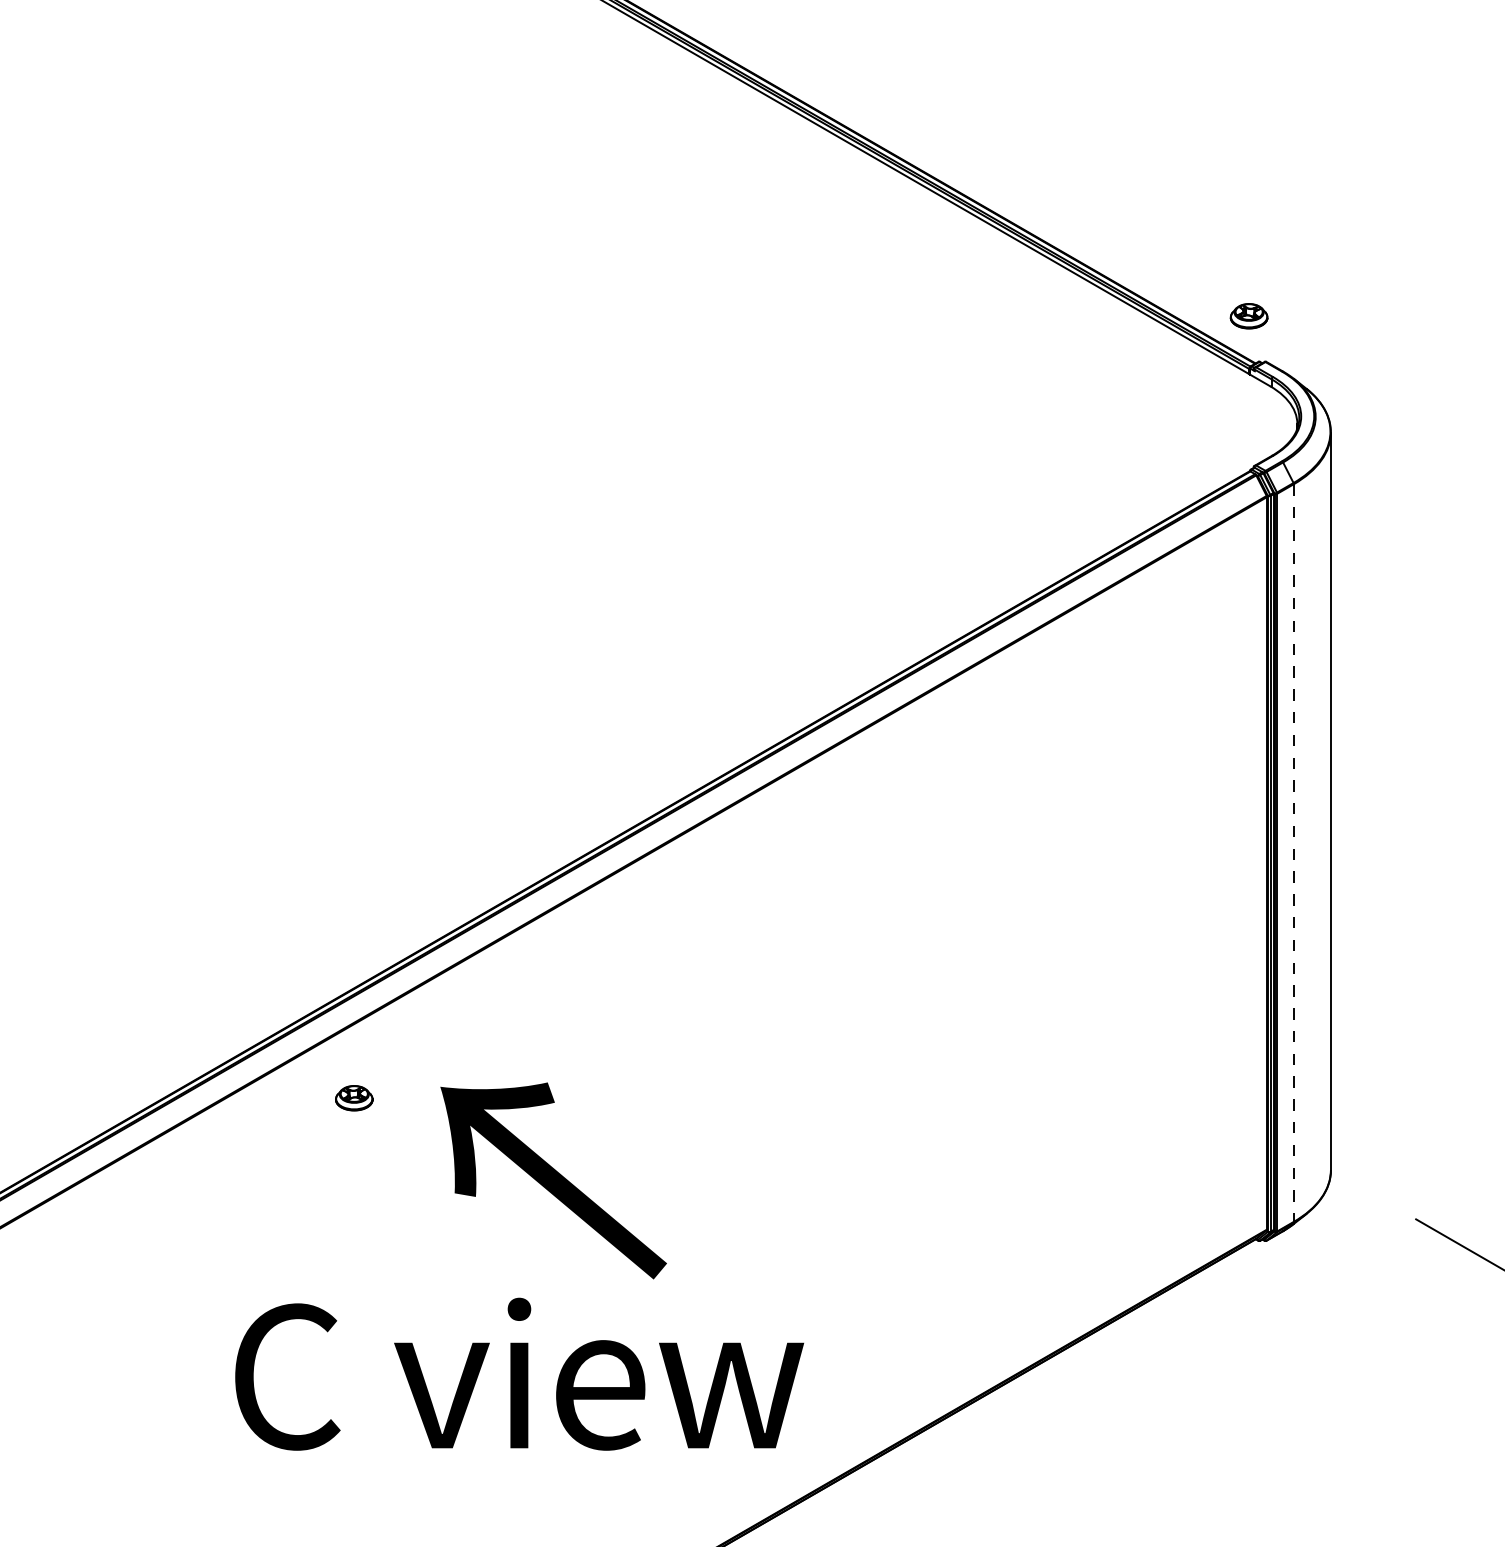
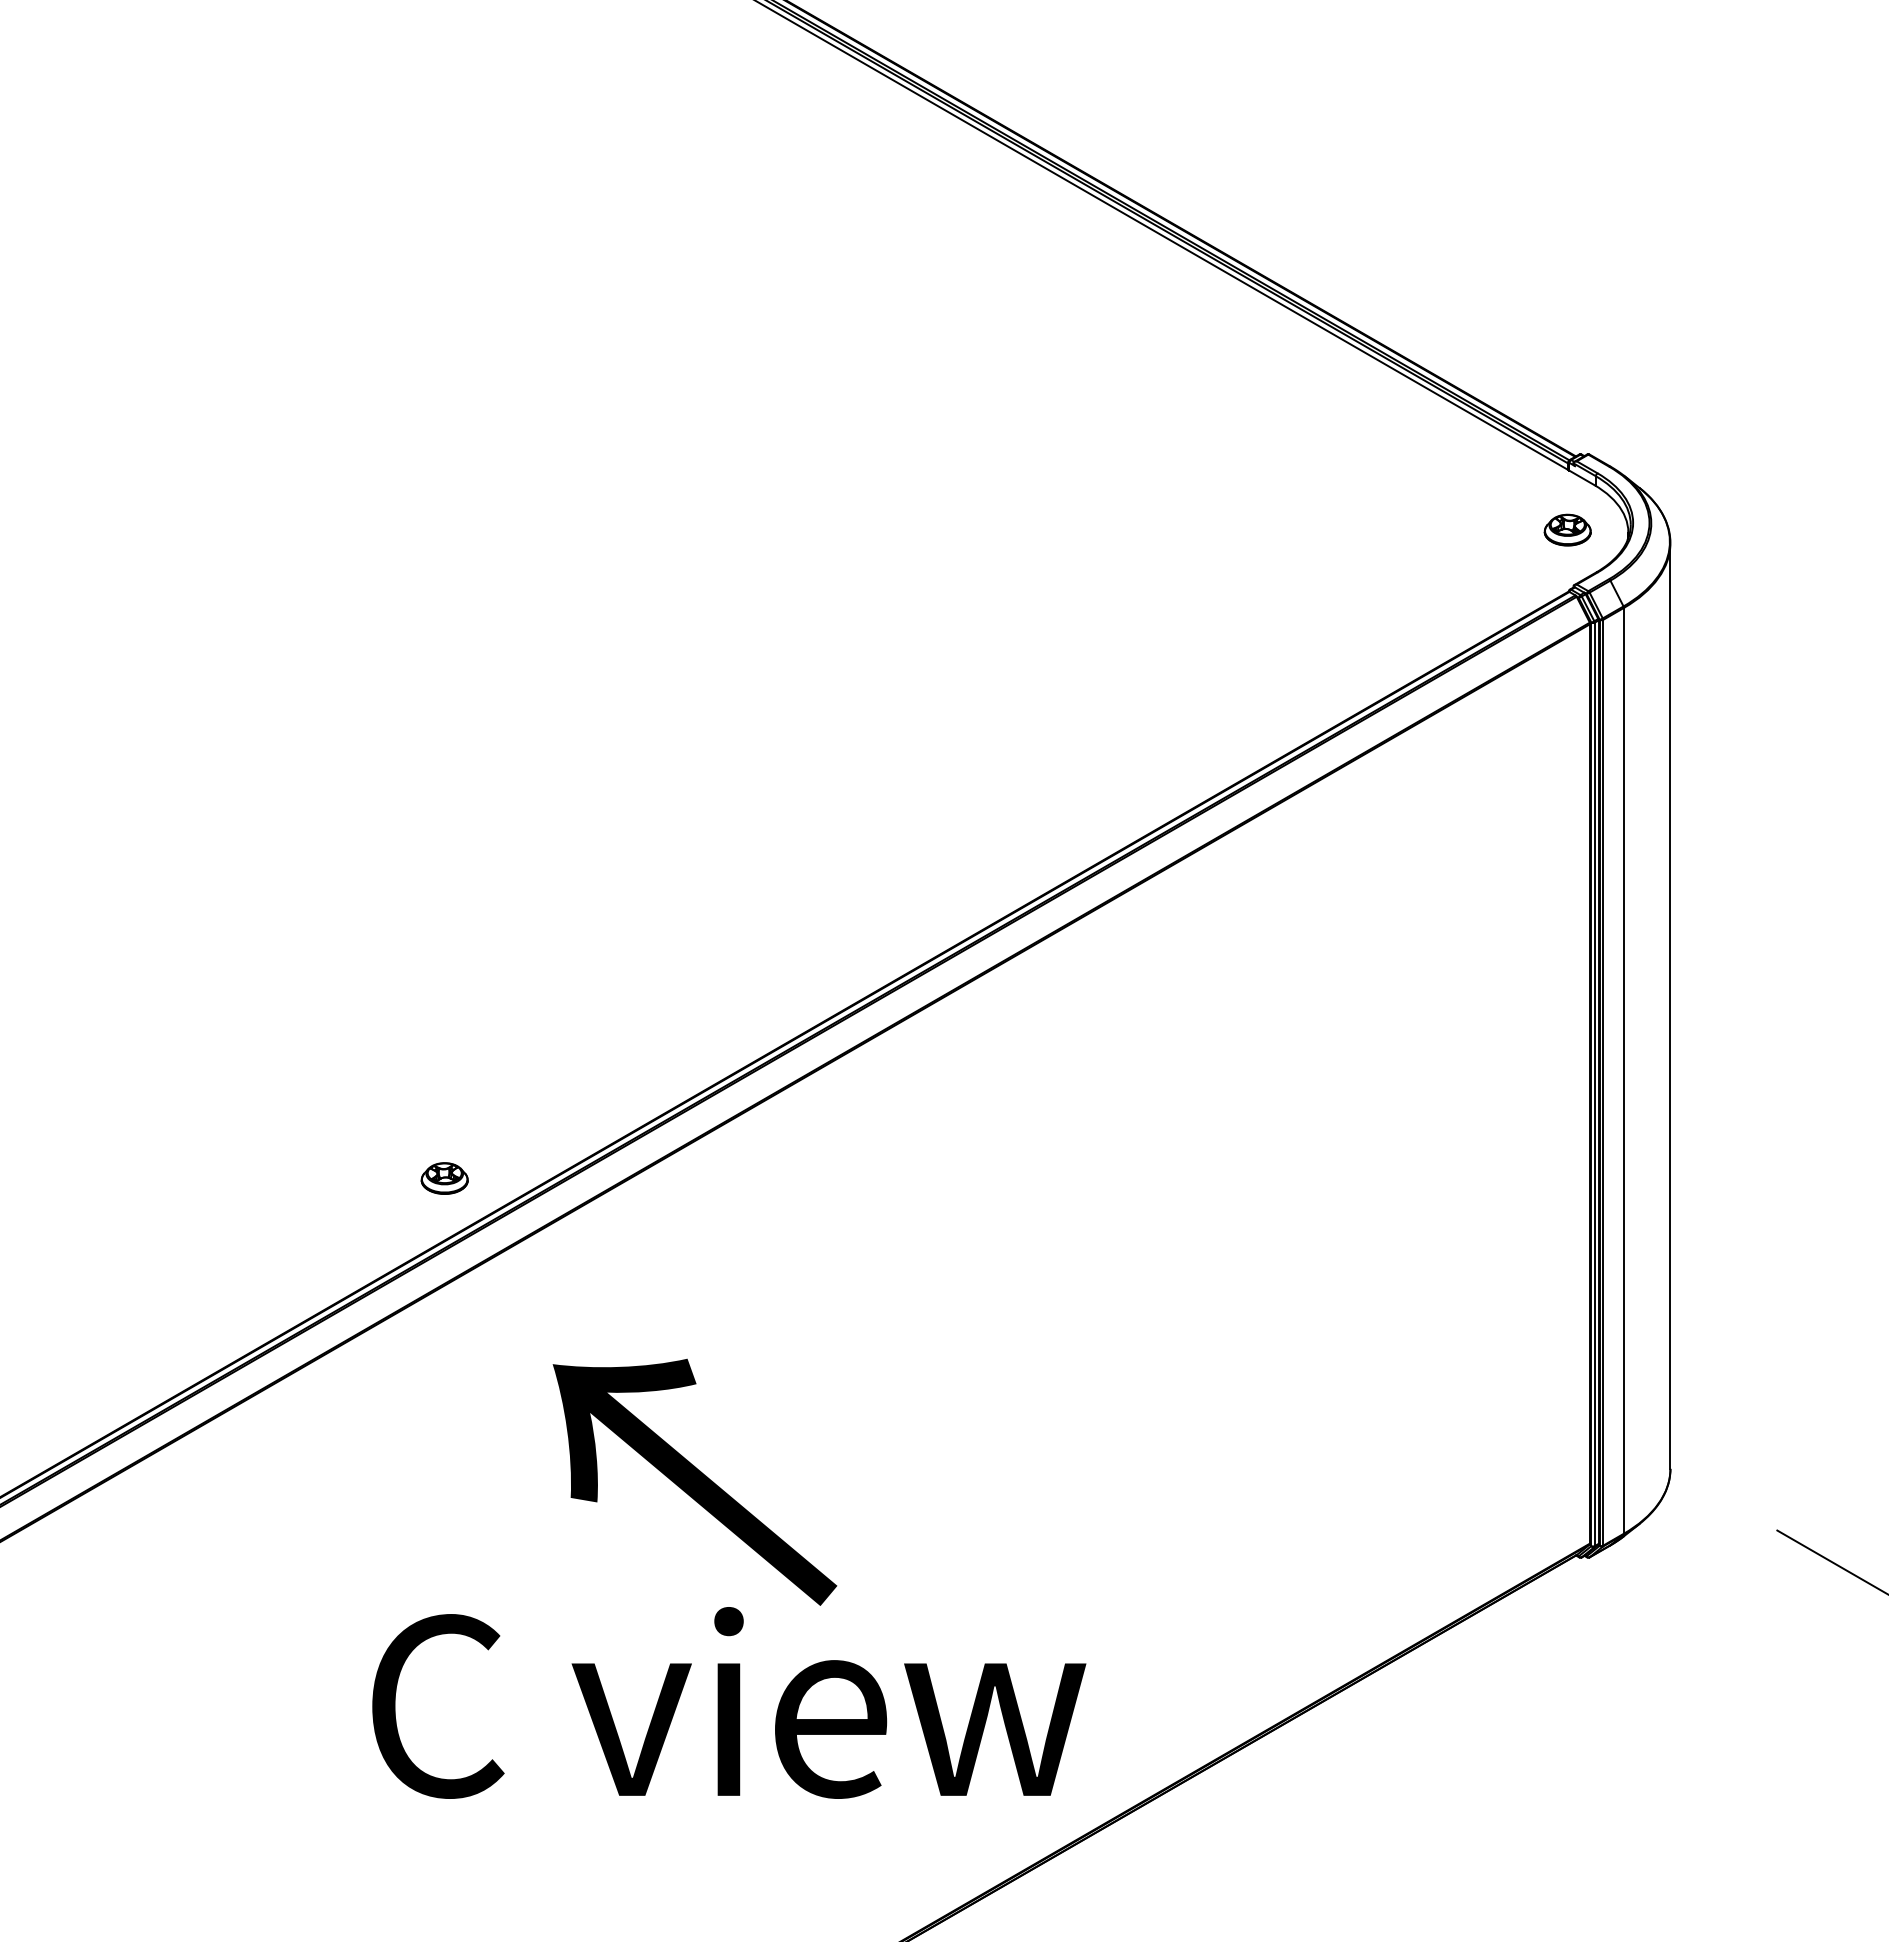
part: (1248, 315) -> (1567, 529), moved
line: (1293, 852) -> (1623, 1070), dashed -> solid
part: (354, 1098) -> (444, 1178), moved
text: (519, 1373) -> (729, 1702), moved

